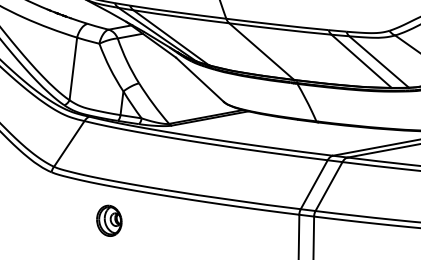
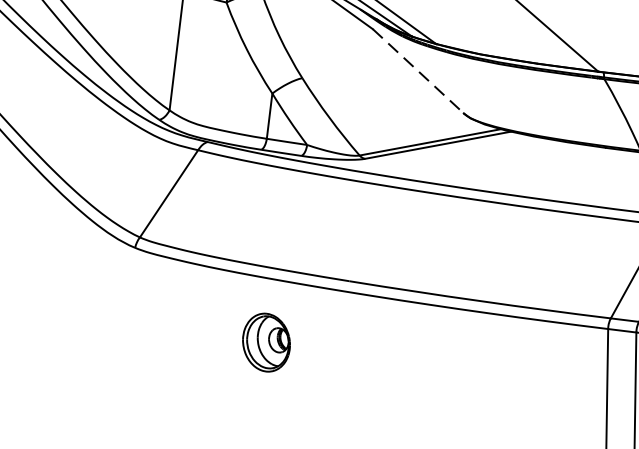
line: (200, 80) -> (419, 72), solid -> dashed
part: (109, 220) -> (266, 341), moved

